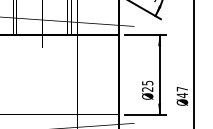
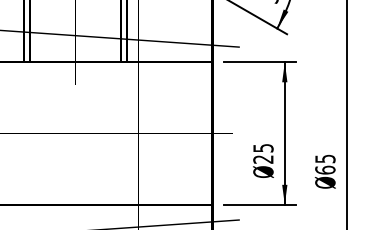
text: (182, 92) -> (325, 164), 47 -> 65

